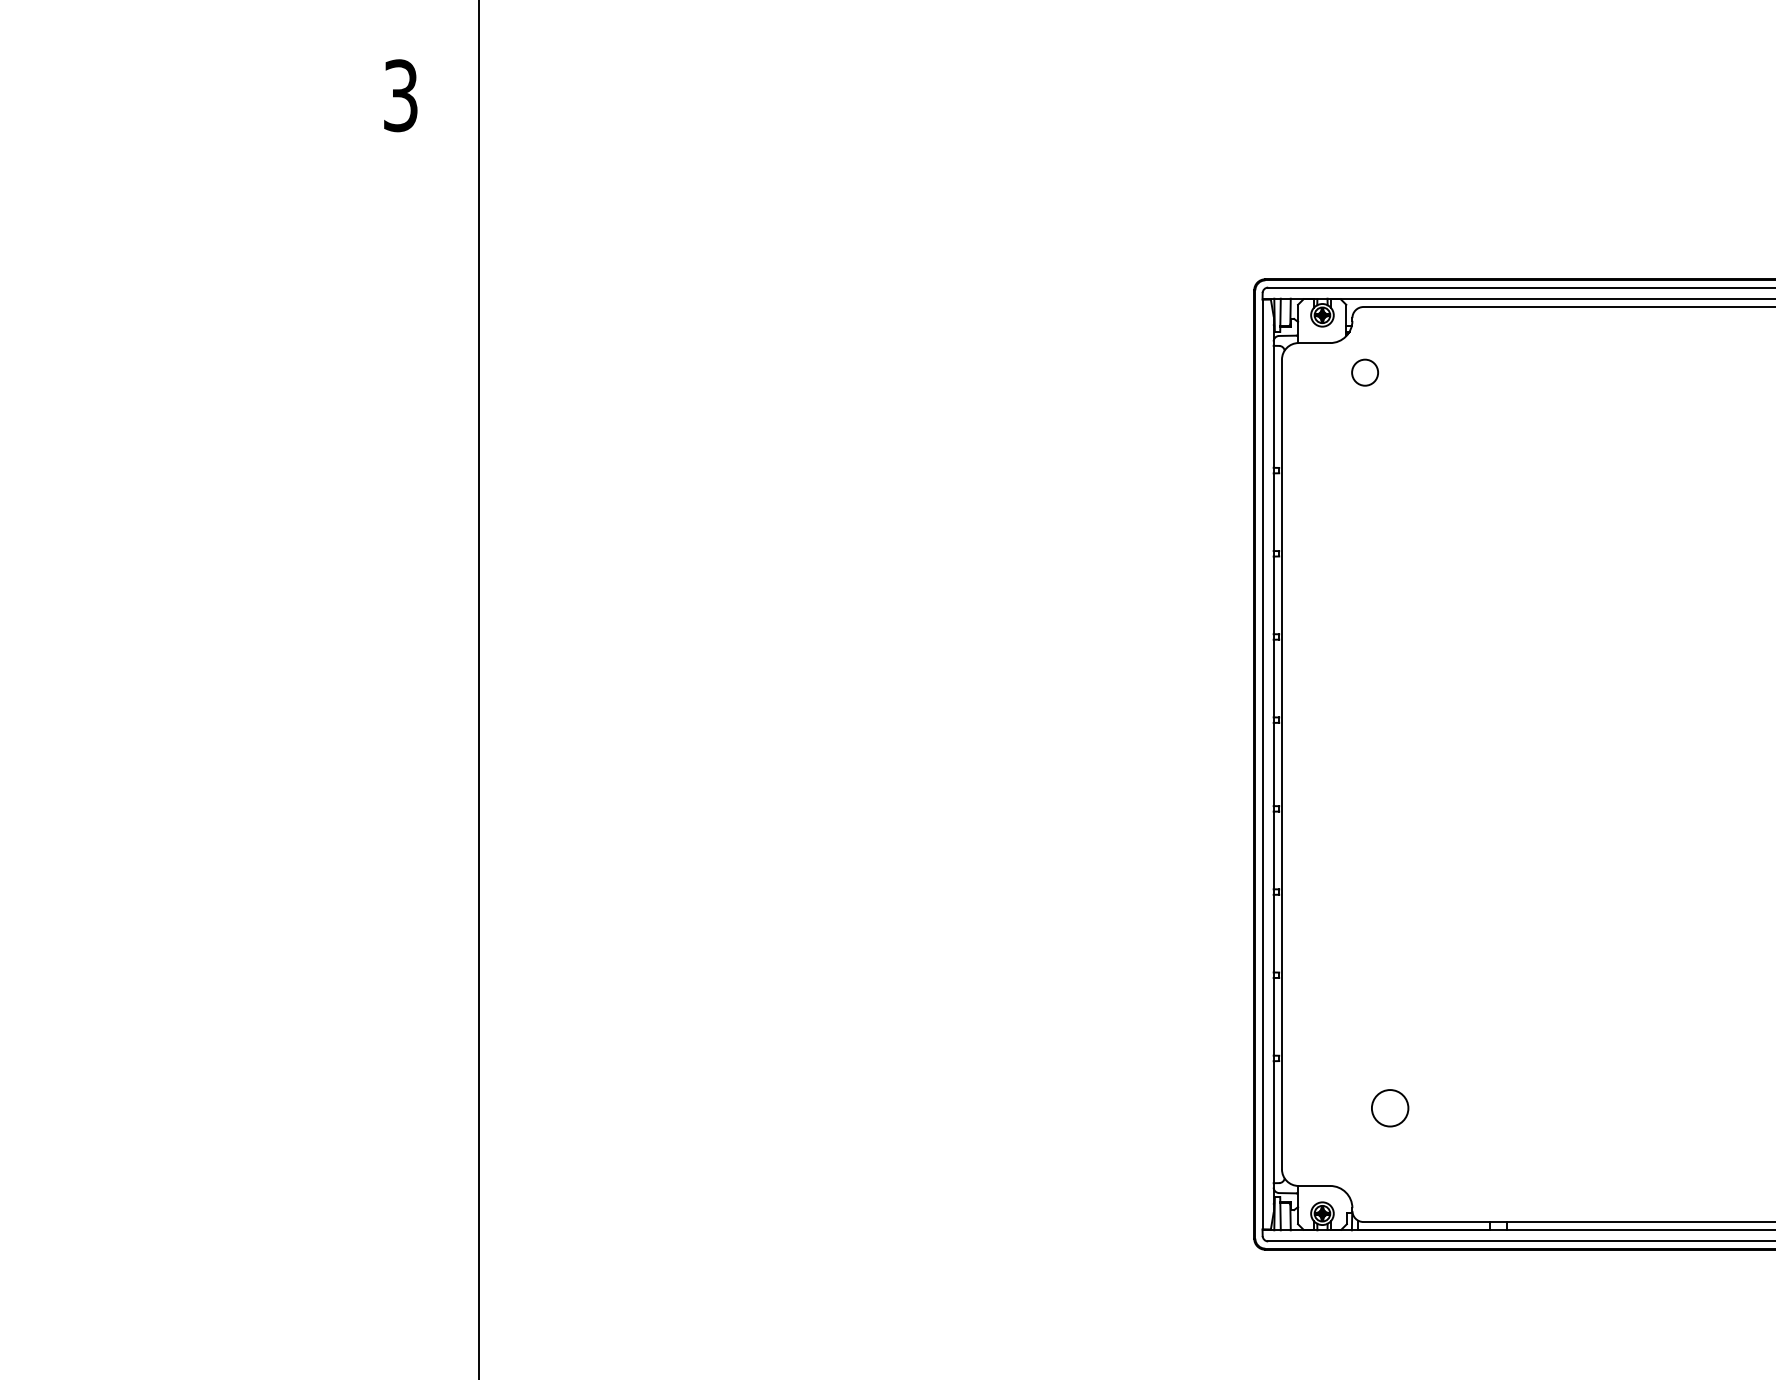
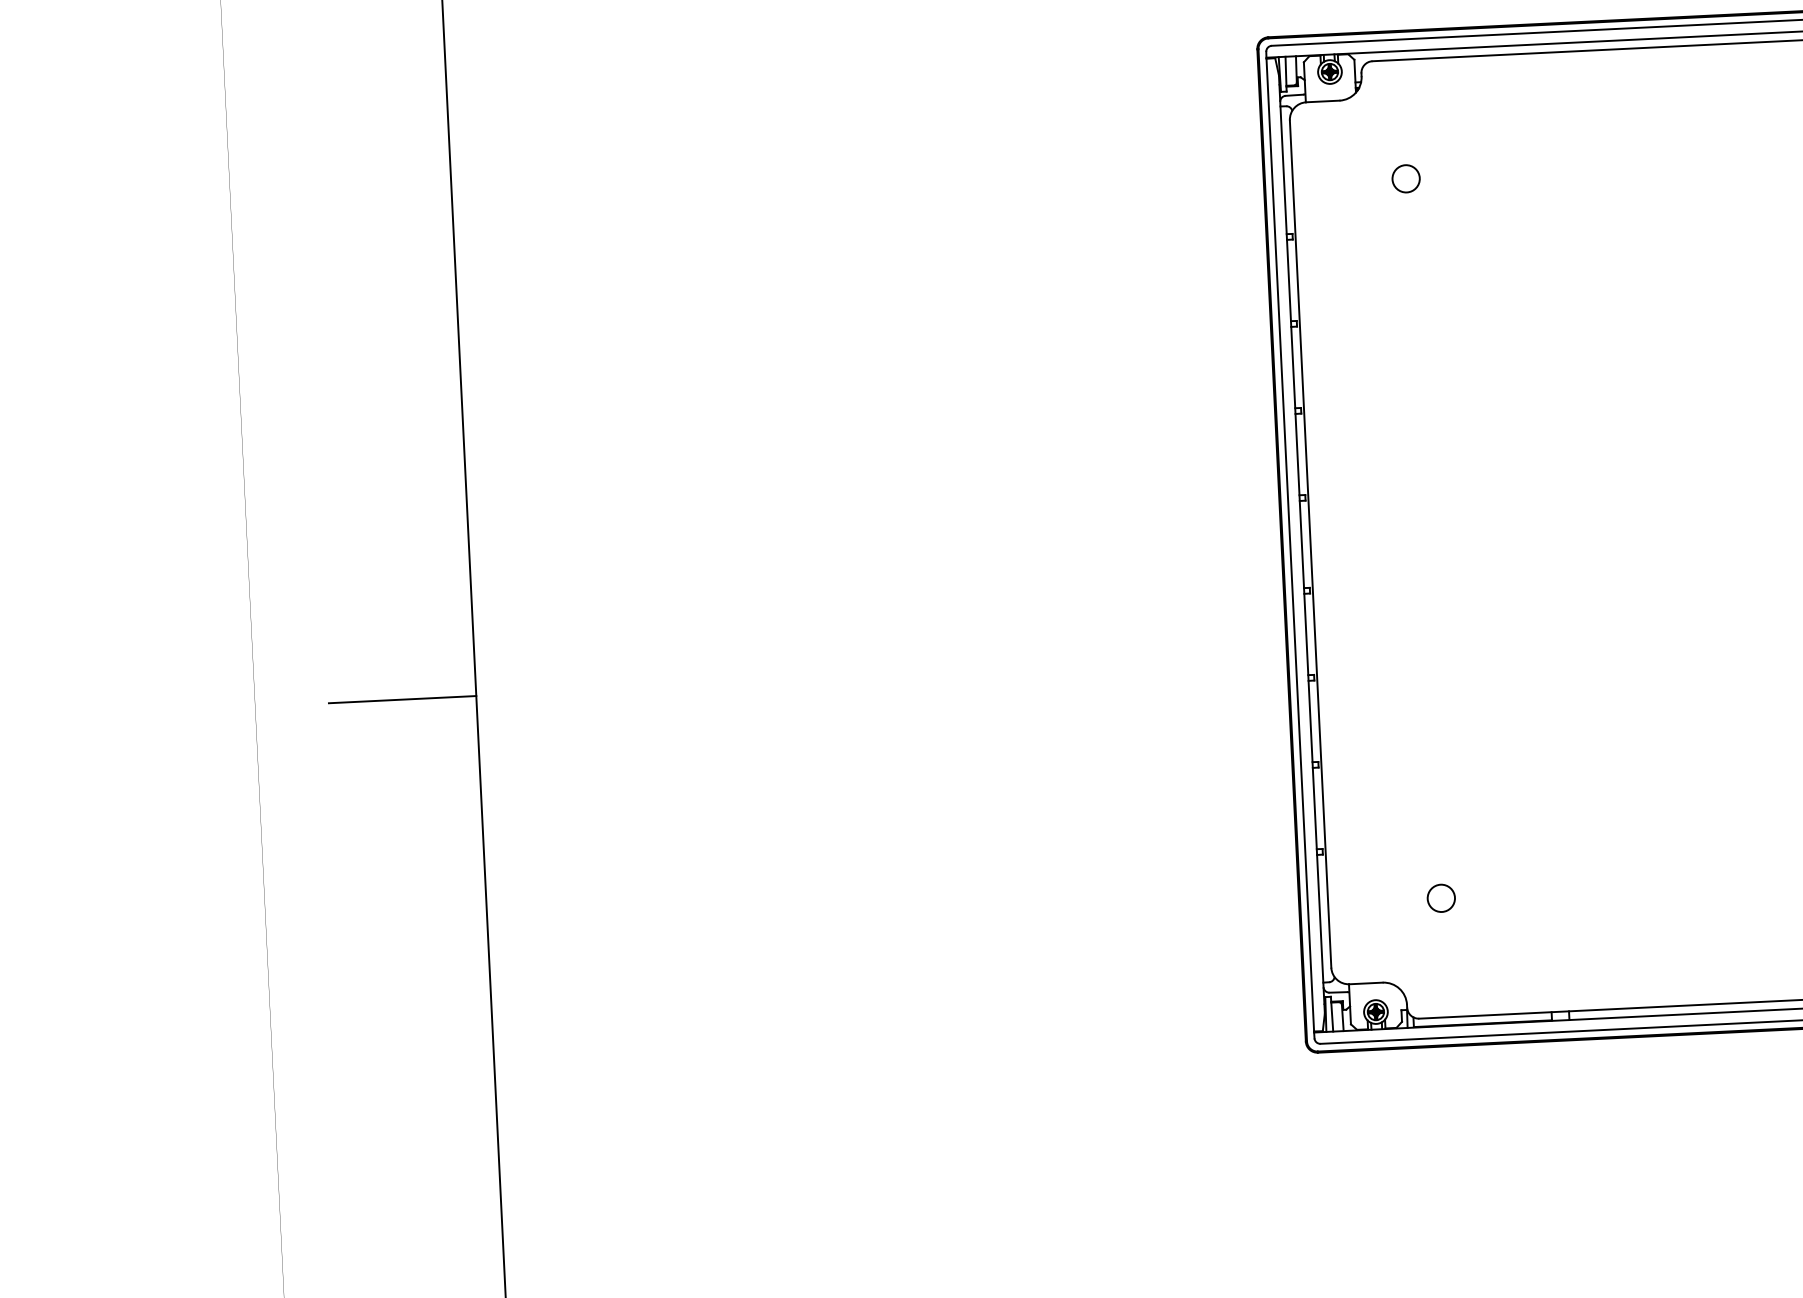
circle: (1364, 372) -> (1405, 178), moved
line: (408, 870) -> (402, 699), added
circle: (1389, 1108) -> (1440, 898), size x0.71

